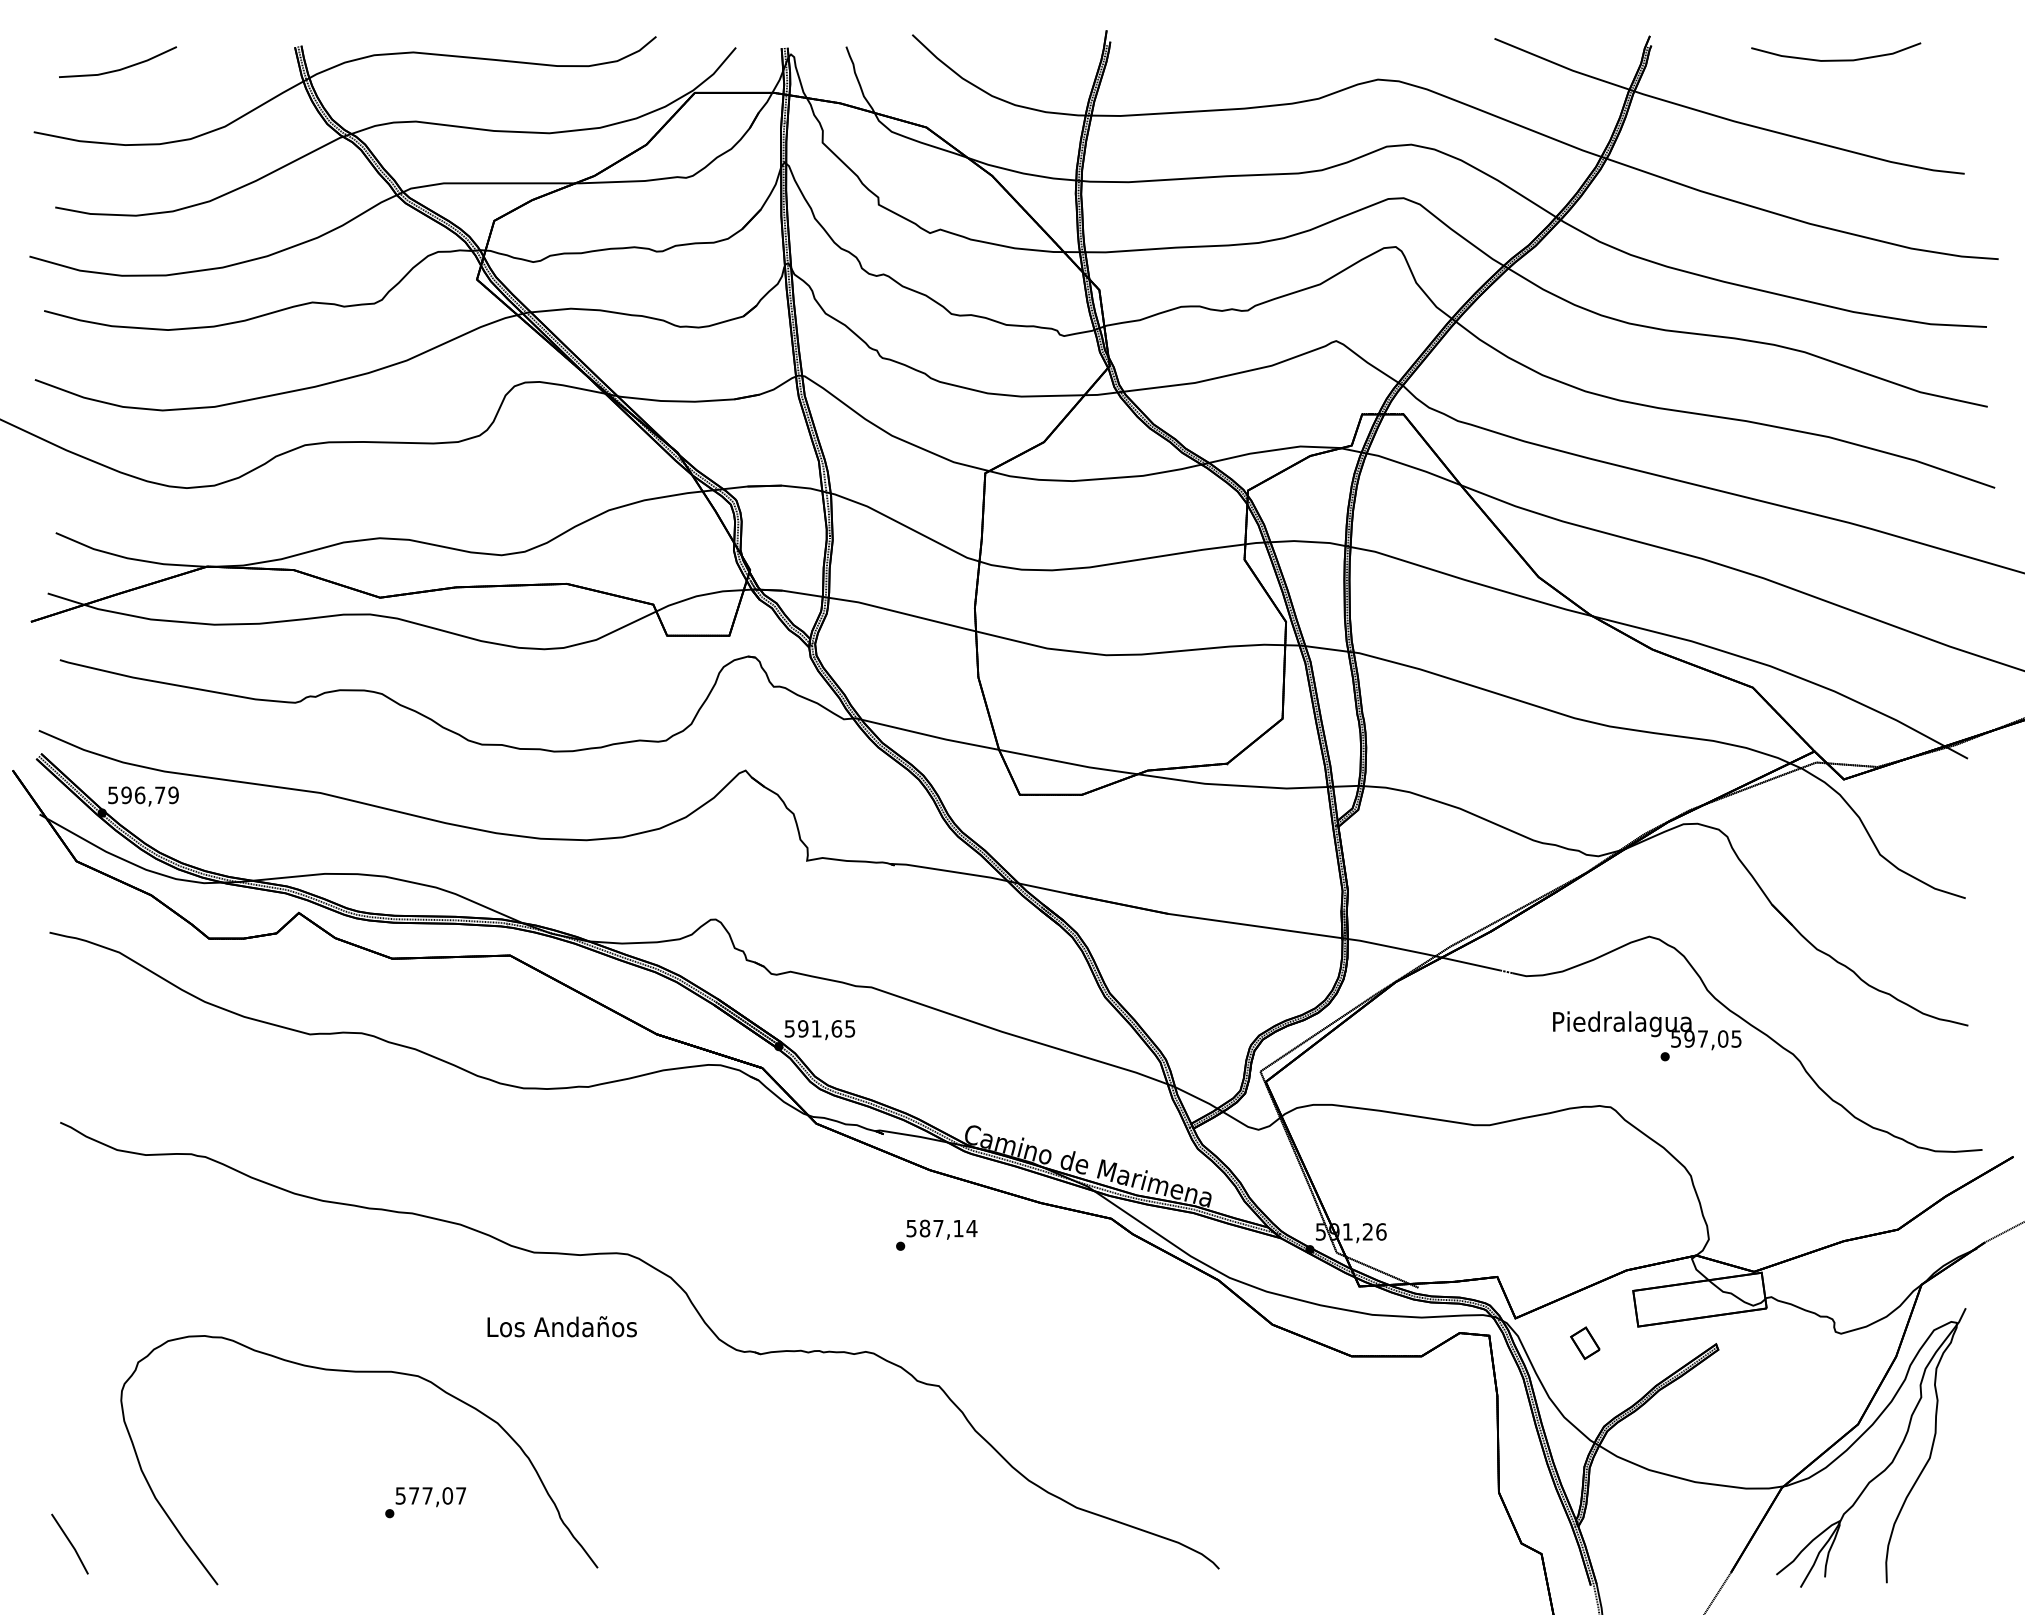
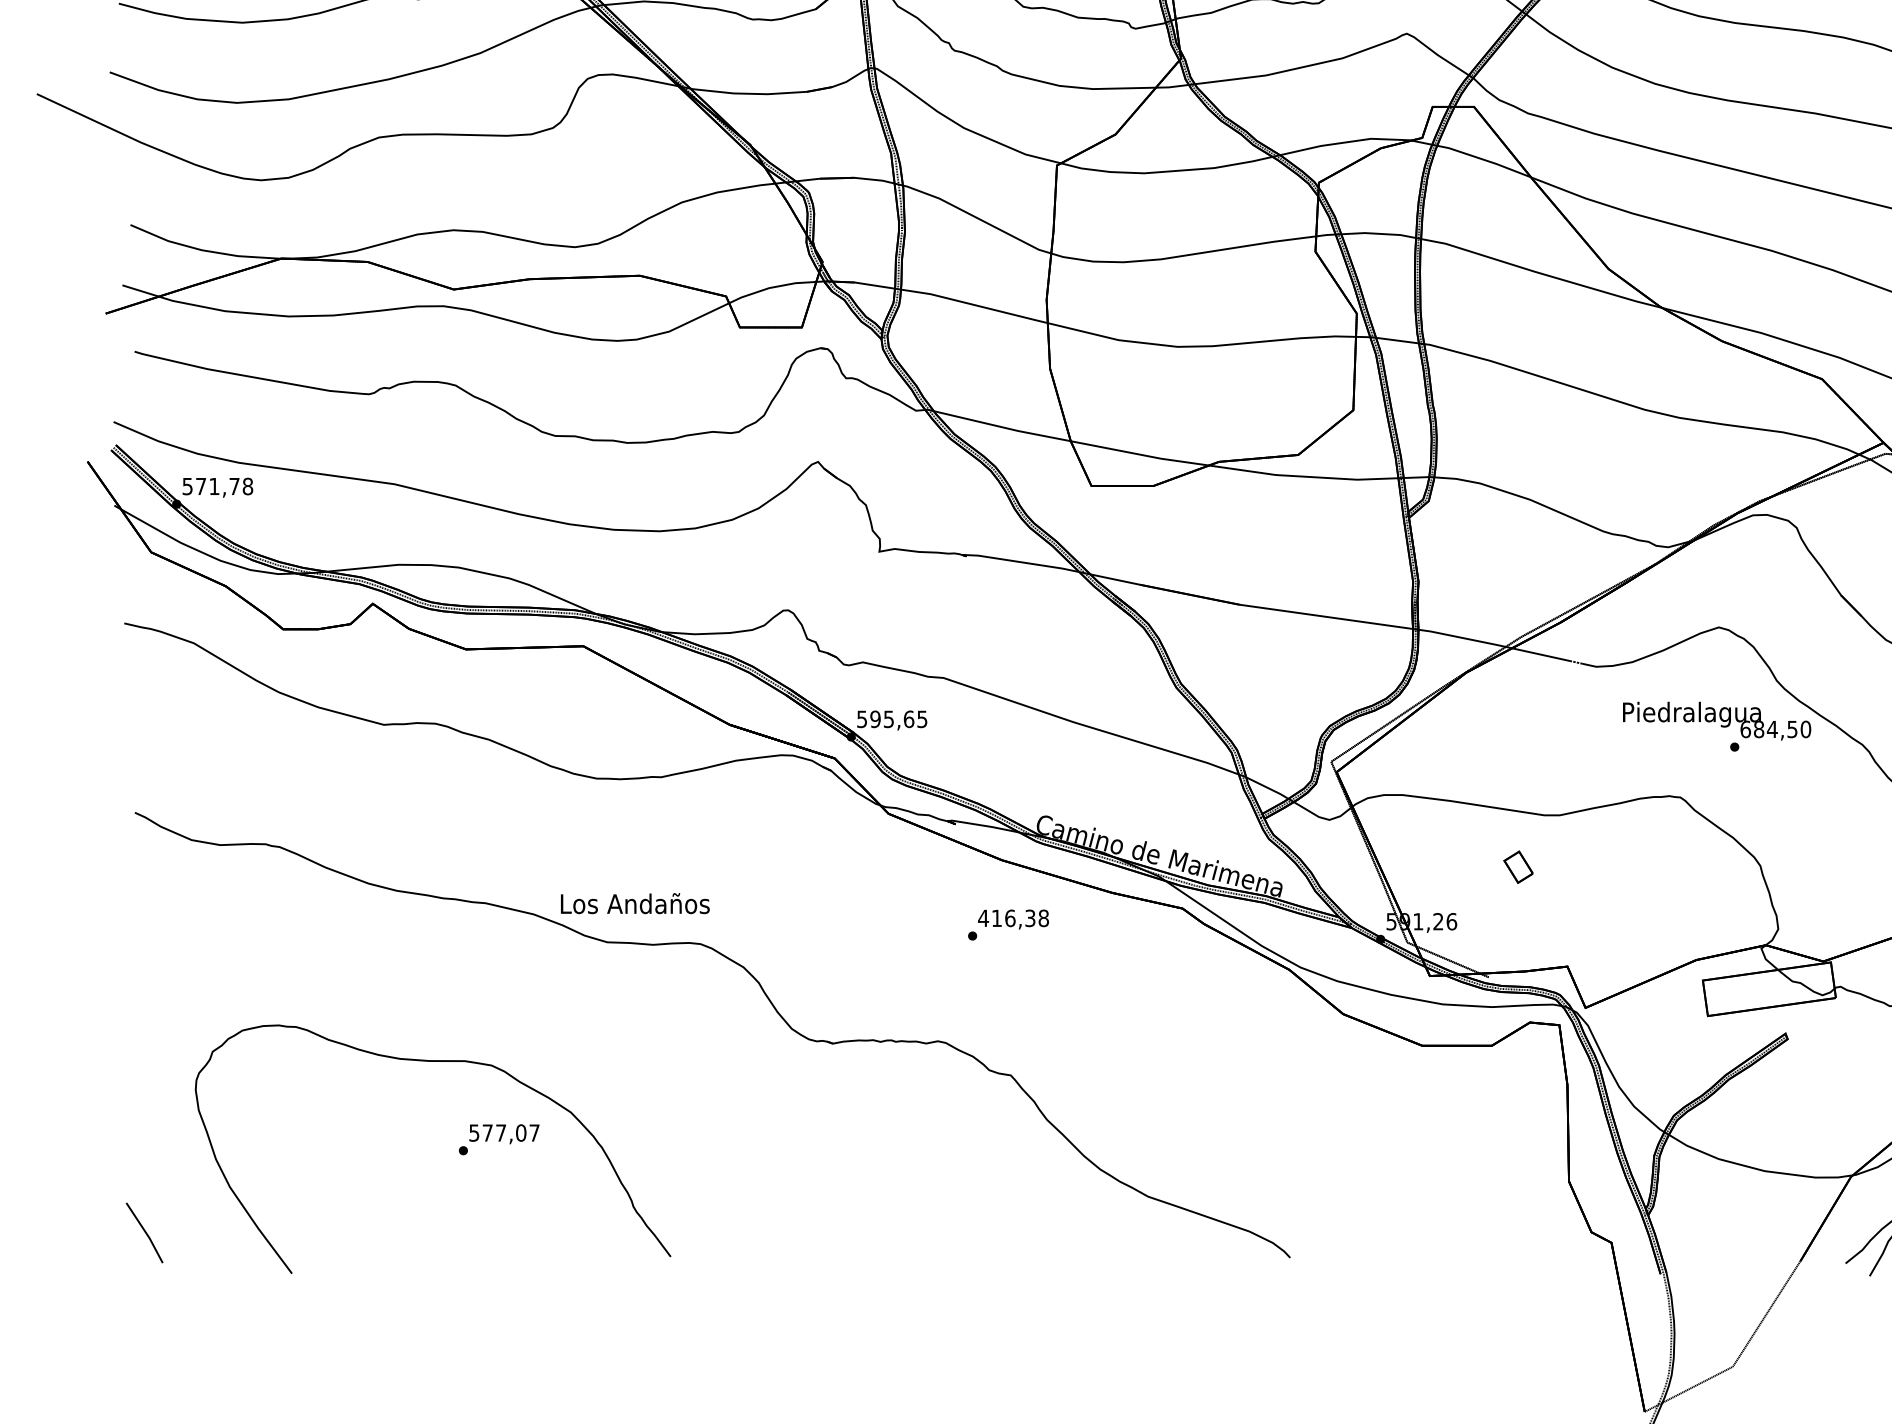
text: (149, 795) -> (223, 486), 596,79 -> 571,78
text: (816, 1028) -> (888, 718), 591,65 -> 595,65
text: (1706, 1038) -> (1775, 728), 597,05 -> 684,50
text: (941, 1228) -> (1013, 918), 587,14 -> 416,38
text: (561, 1326) -> (634, 903), moved
part: (1585, 1343) -> (1518, 867), moved
text: (425, 1502) -> (499, 1139), moved

